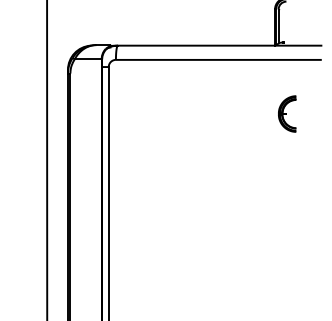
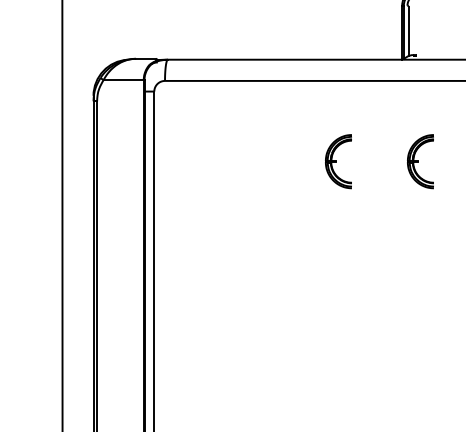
part: (232, 113) -> (338, 160), added

